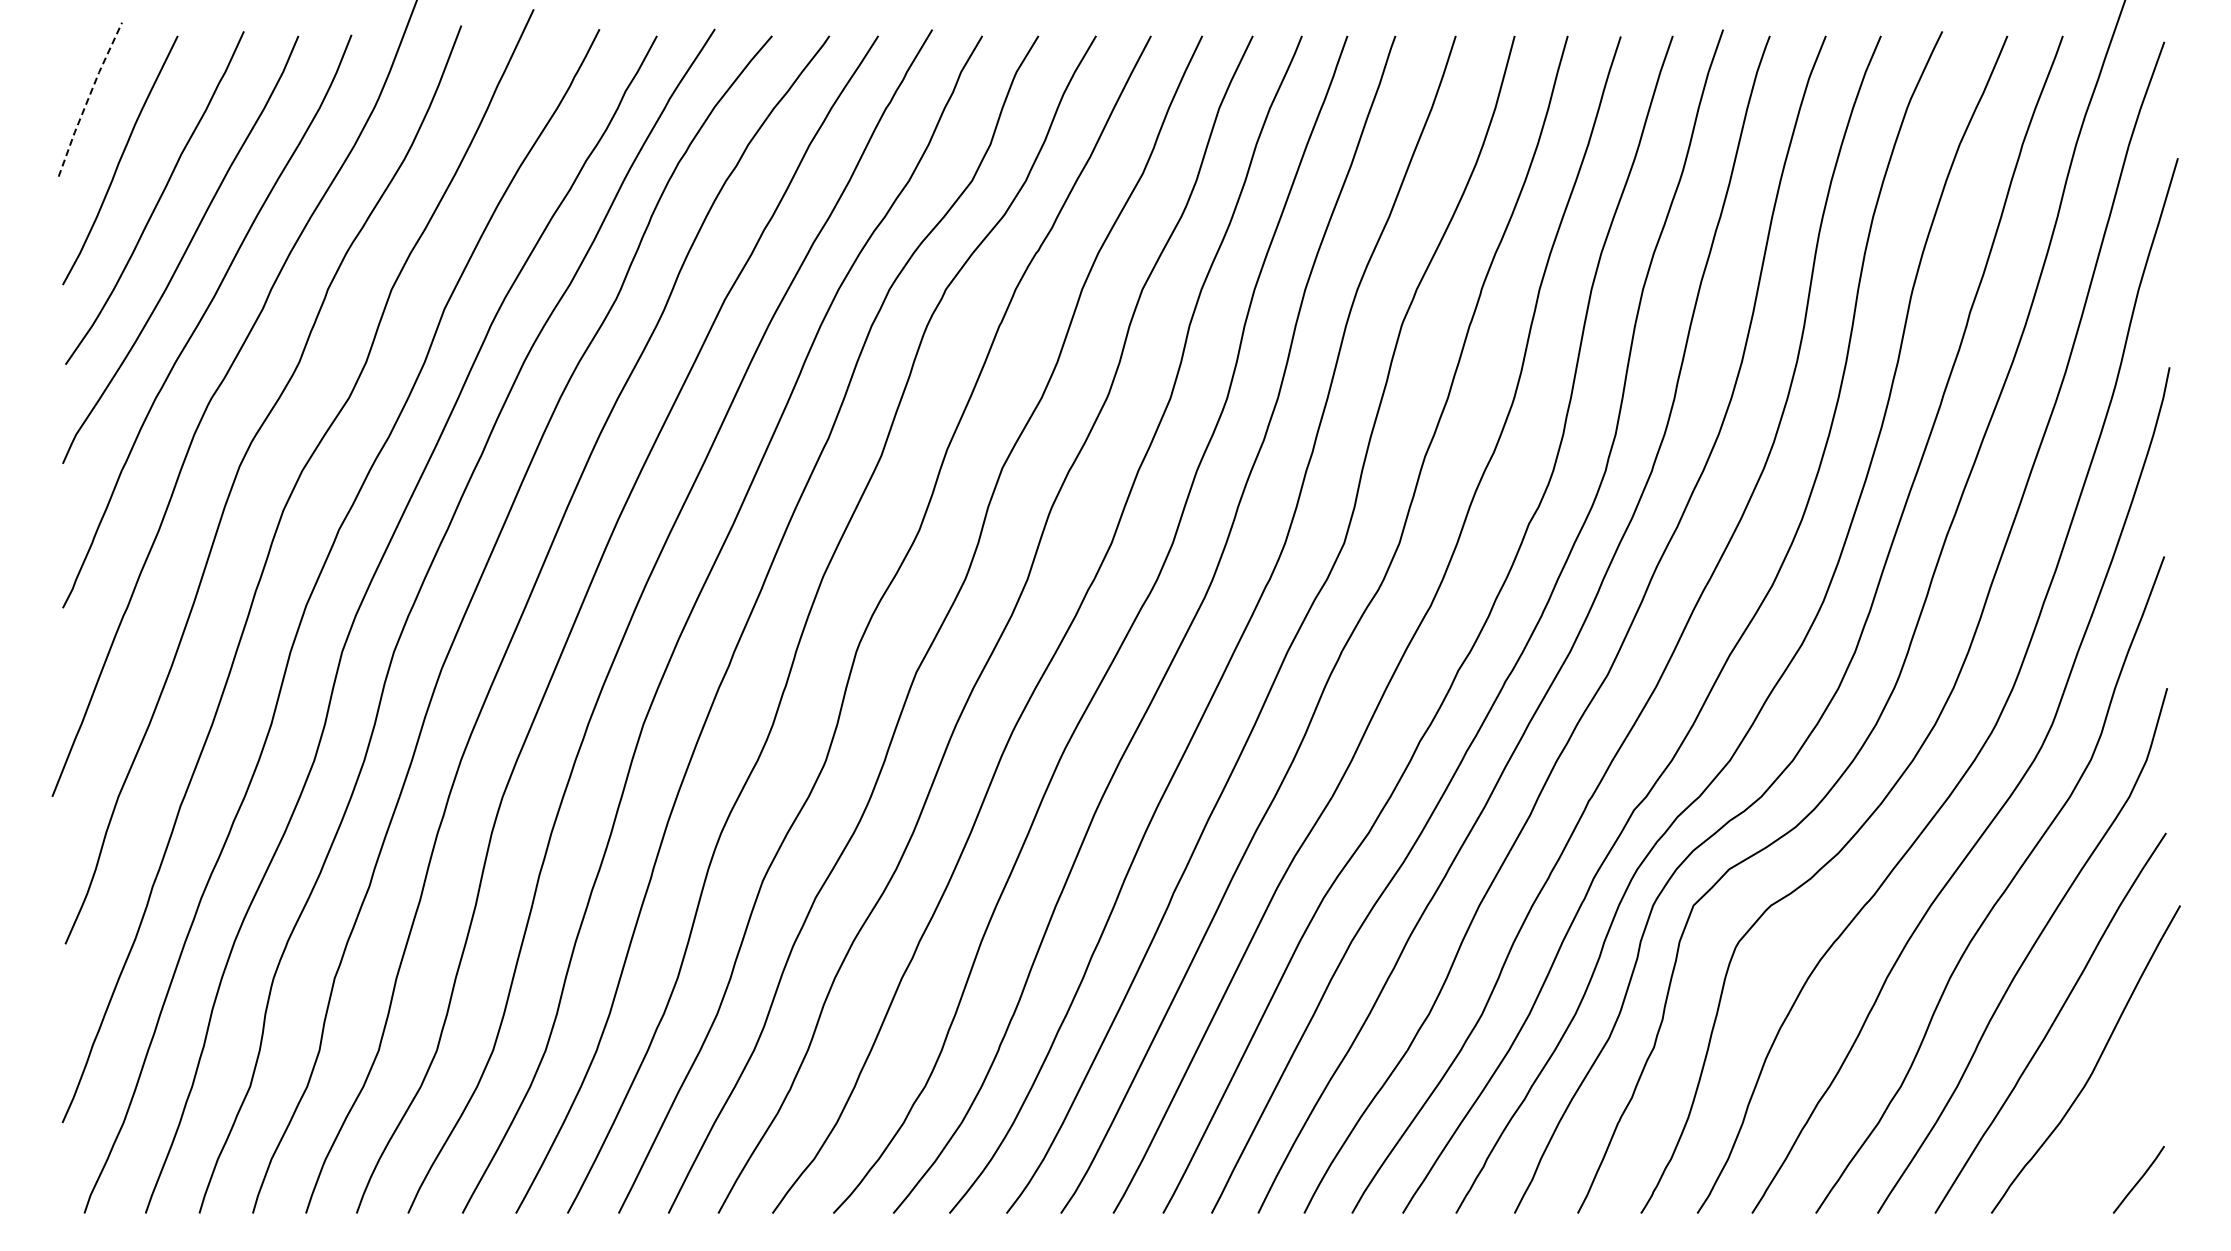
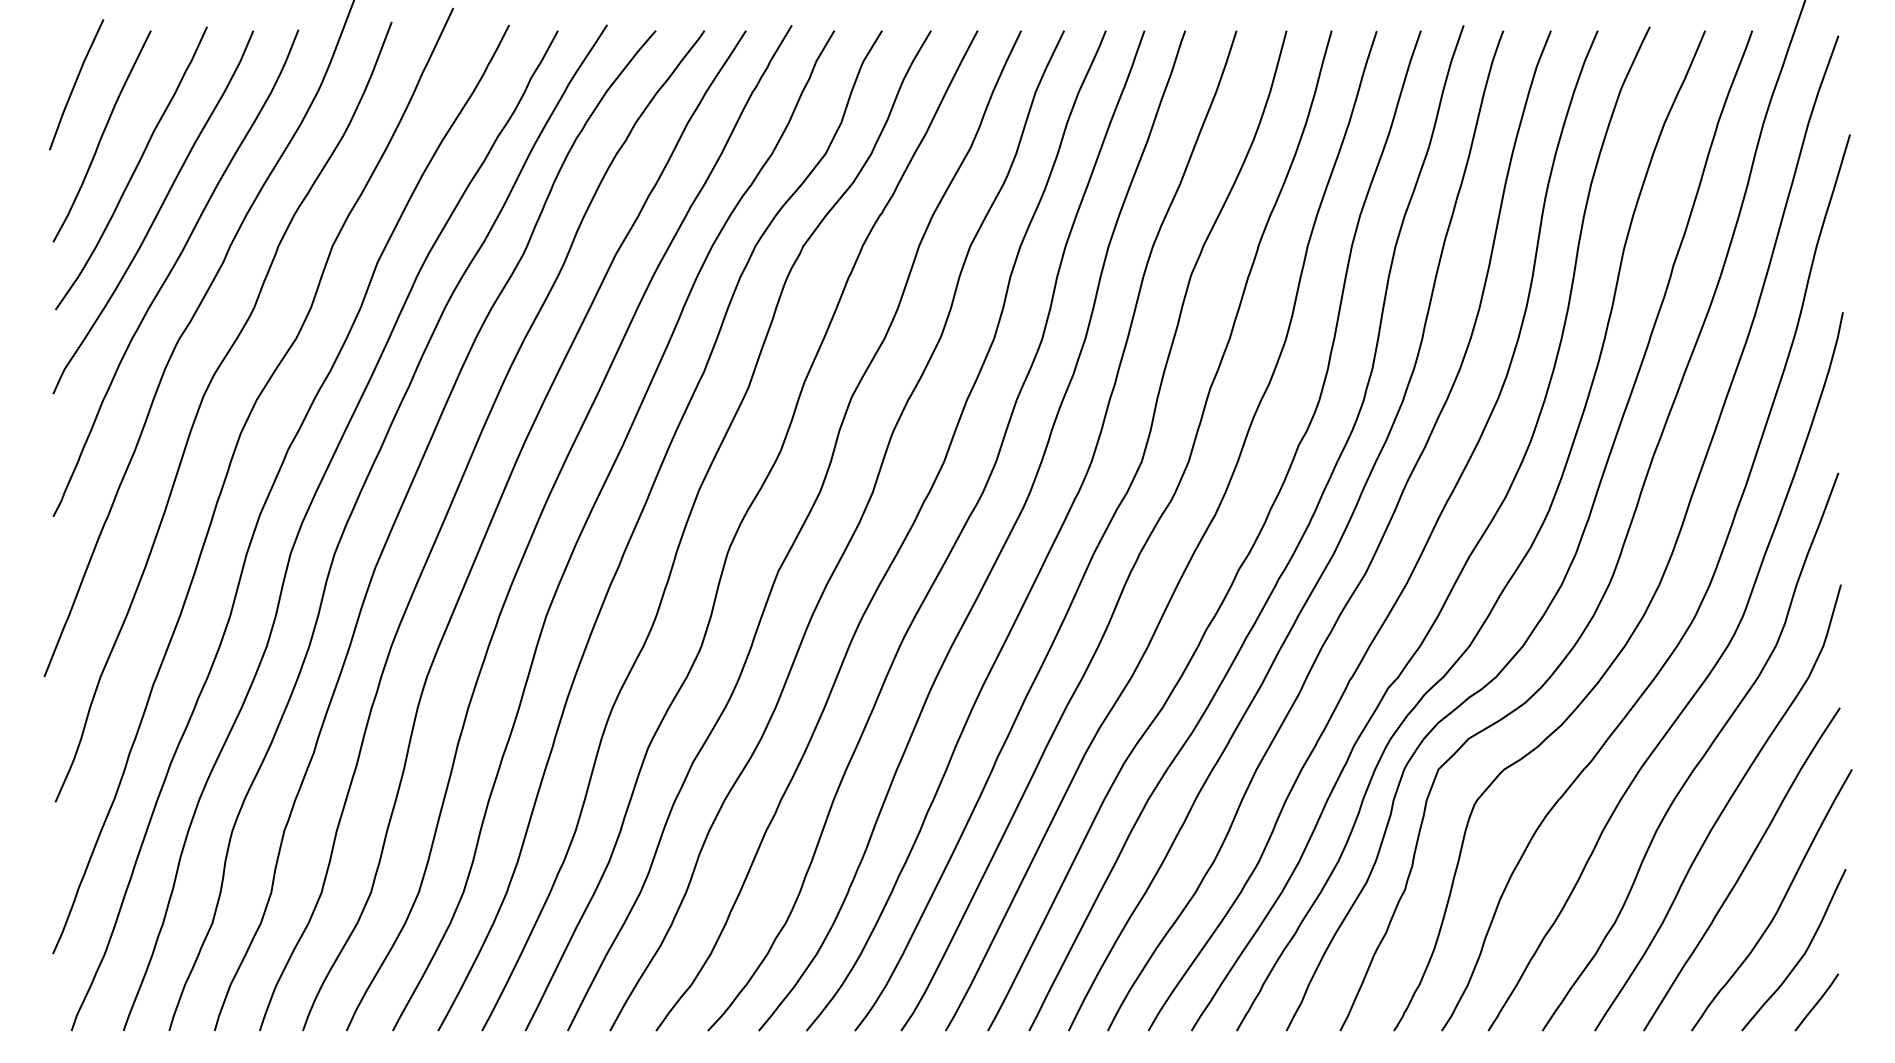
line: (88, 99) -> (75, 84), dashed -> solid
curve: (2122, 1123) -> (1802, 954), added

